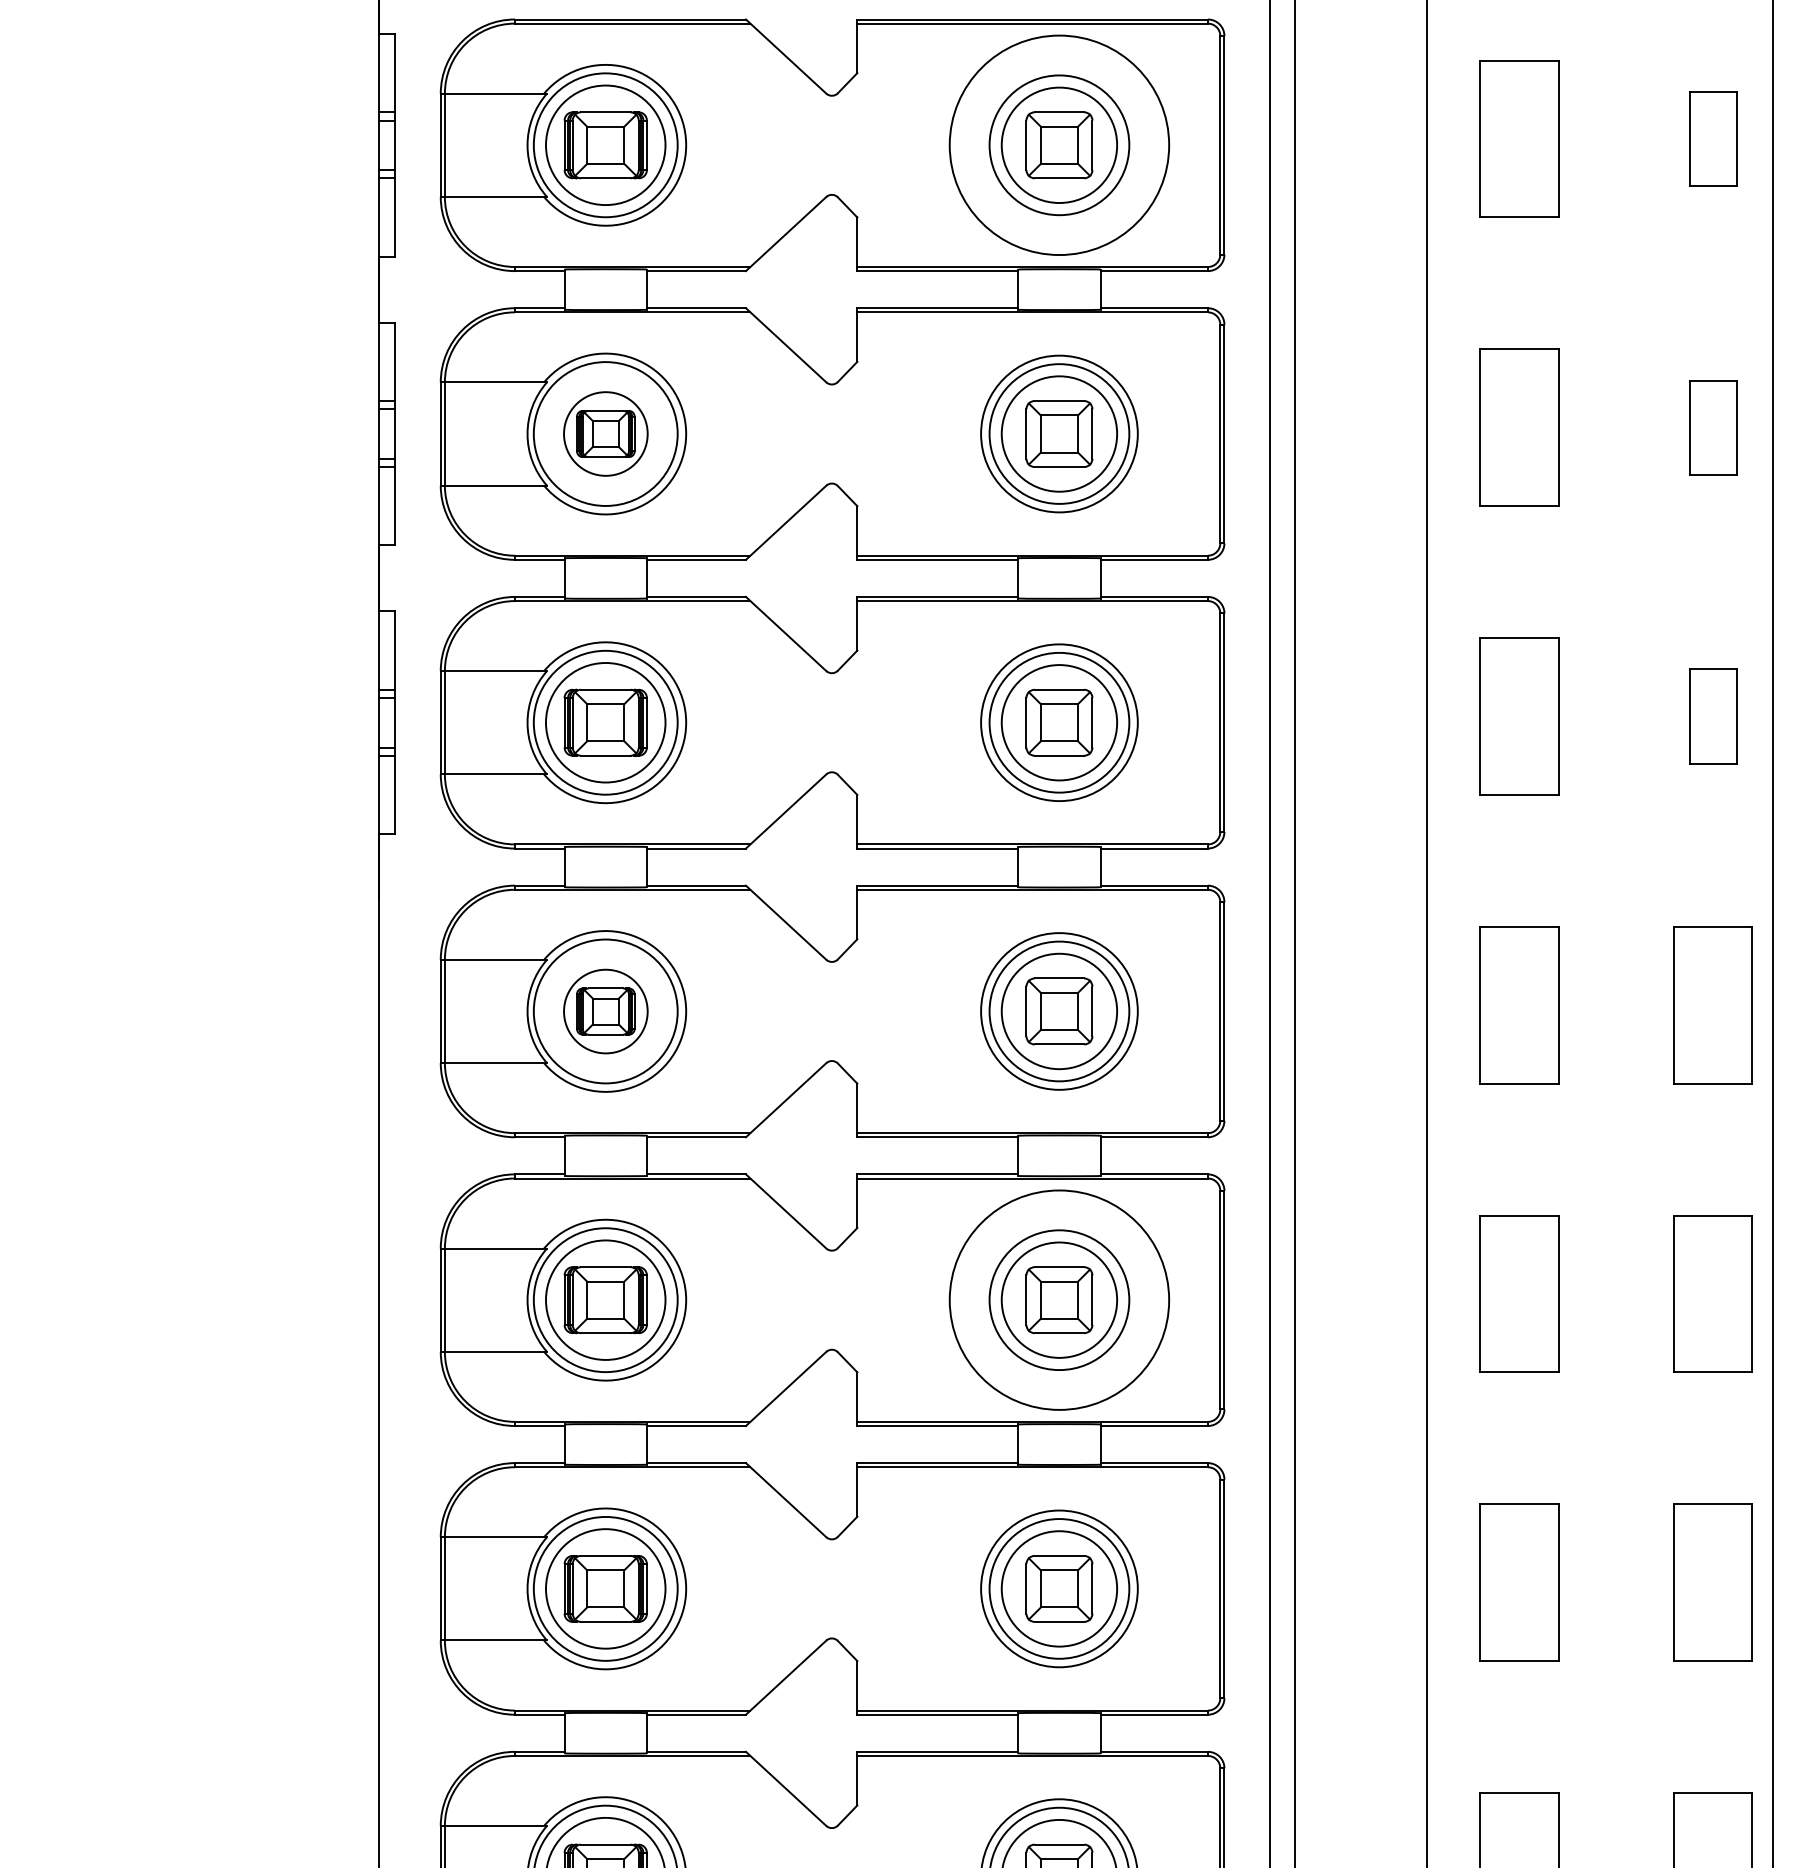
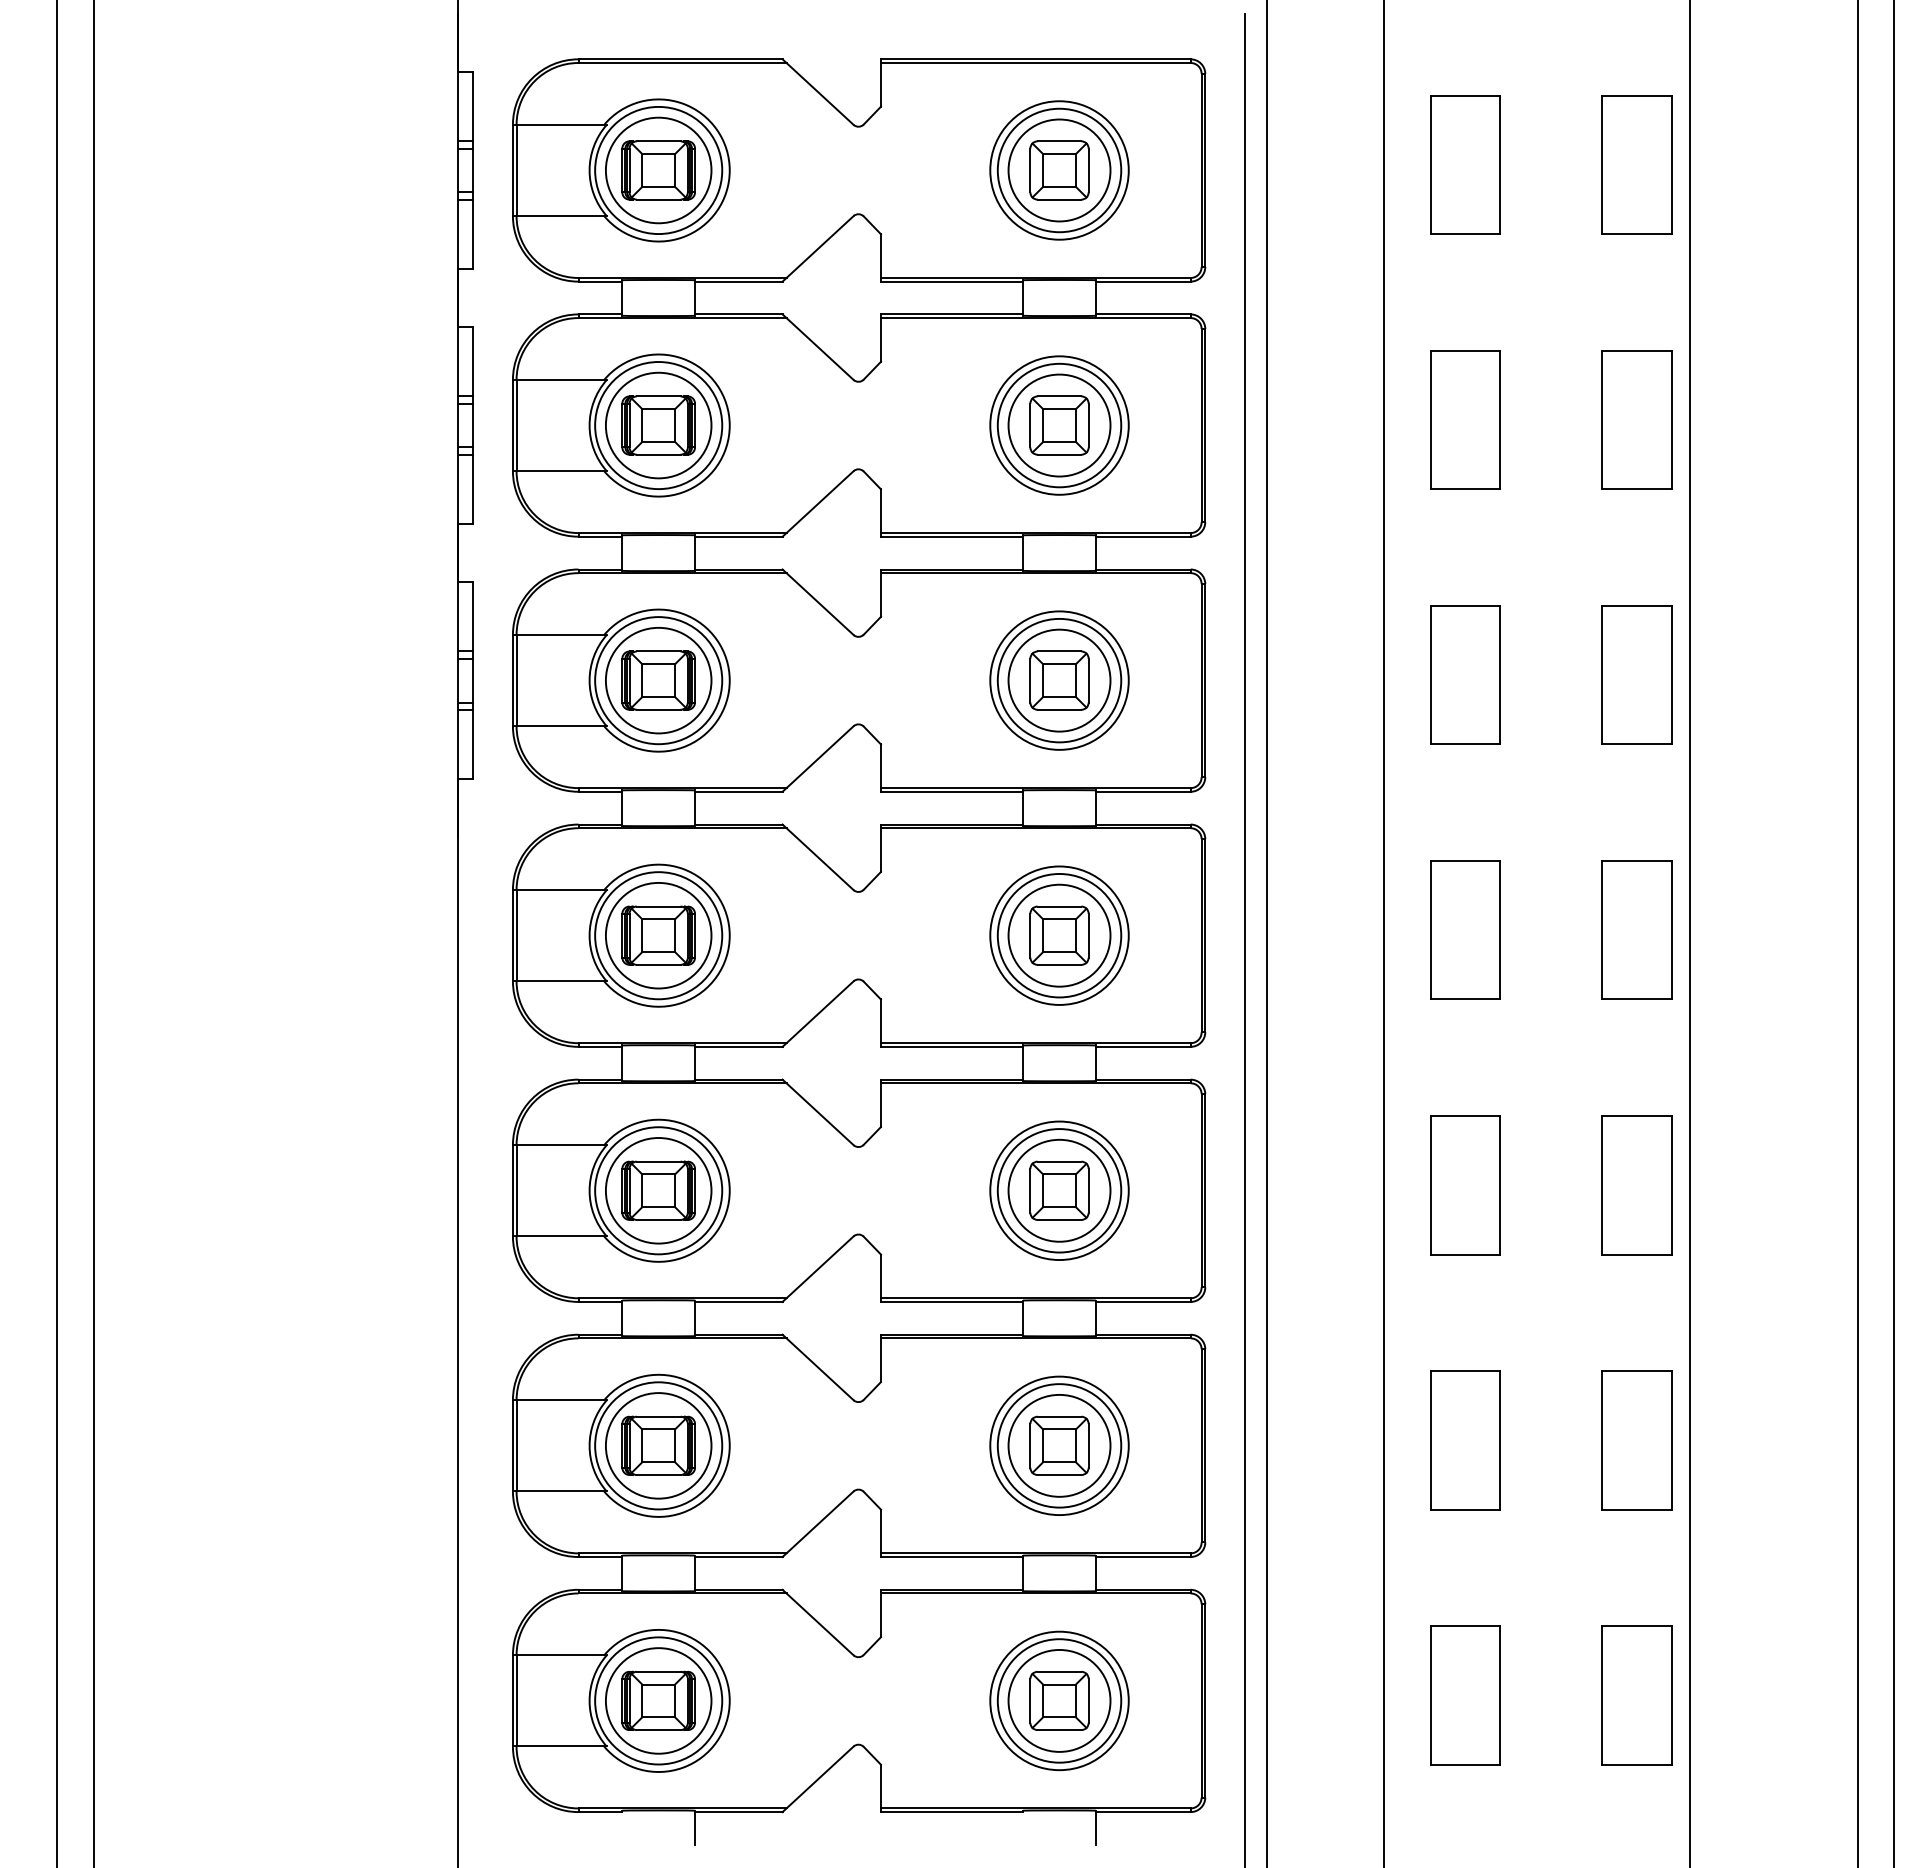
part: (1712, 138) -> (1636, 164), size x1.67
circle: (1059, 145) -> (1059, 170), size x0.71
part: (1712, 427) -> (1636, 419), size x1.67
part: (605, 433) -> (658, 425), size x1.43
part: (1712, 715) -> (1636, 674), size x1.67
part: (605, 1011) -> (658, 935), size x1.43
circle: (1059, 1299) -> (1059, 1190), size x0.71

